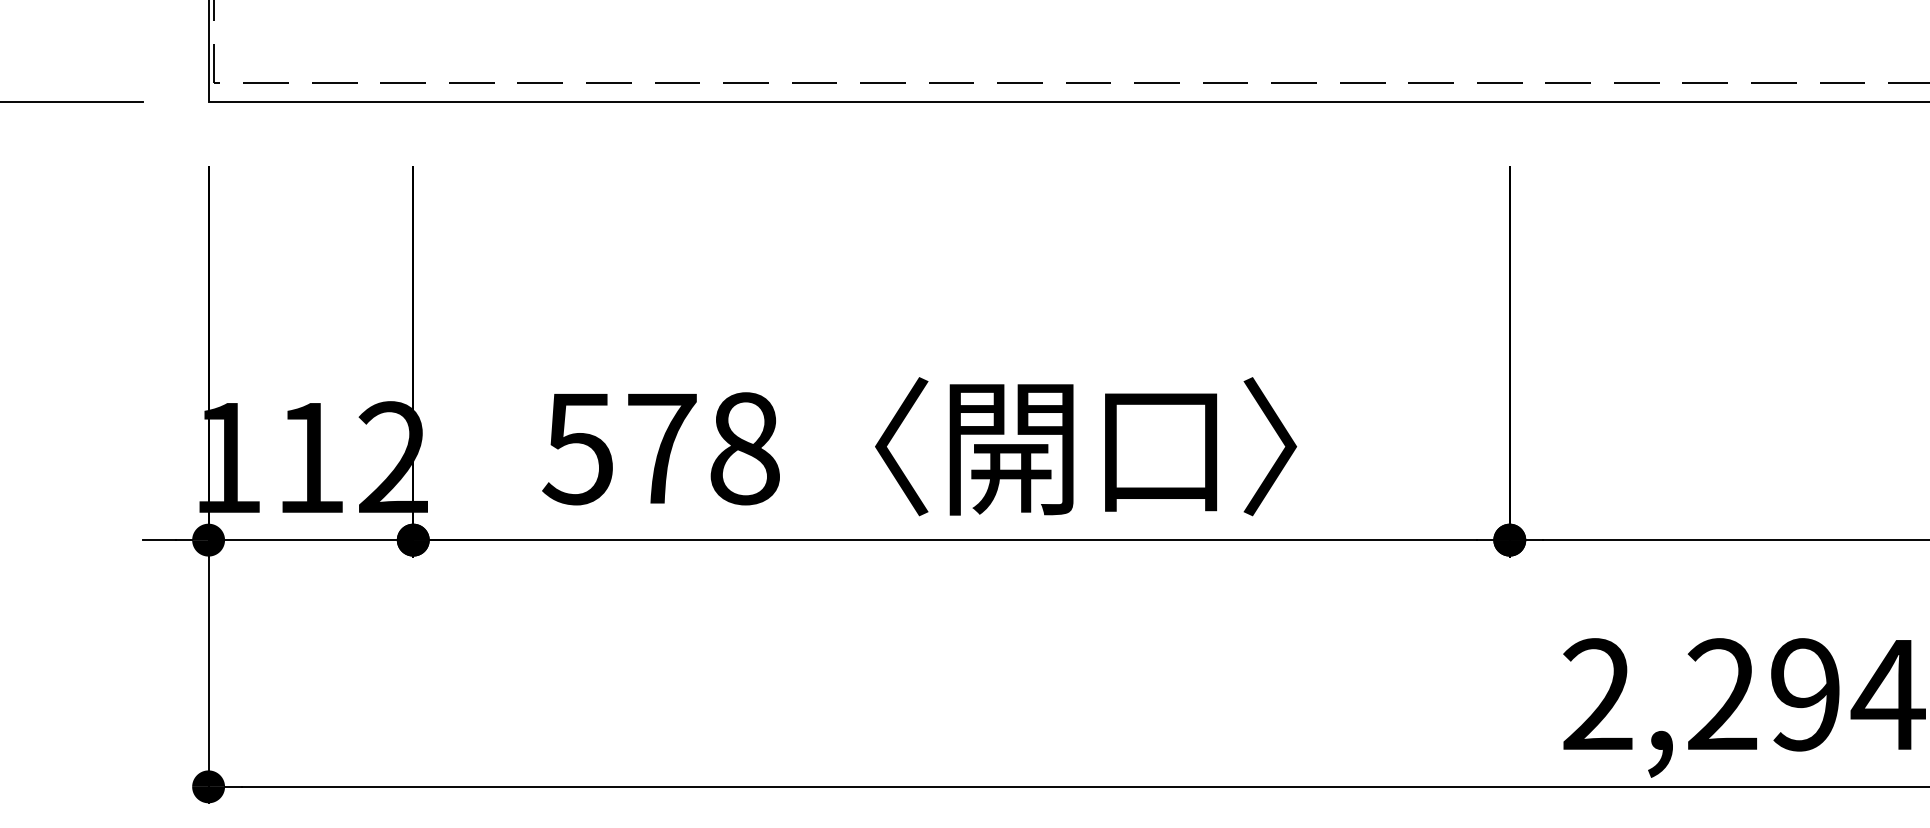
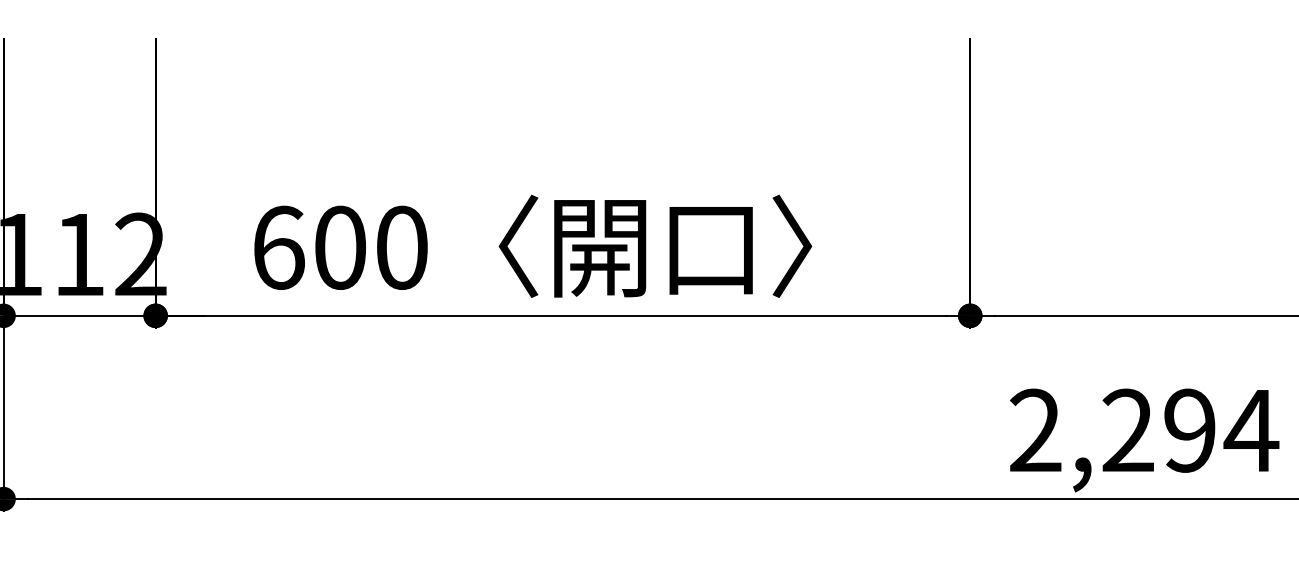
text: (660, 448) -> (339, 247), 578 -> 600

